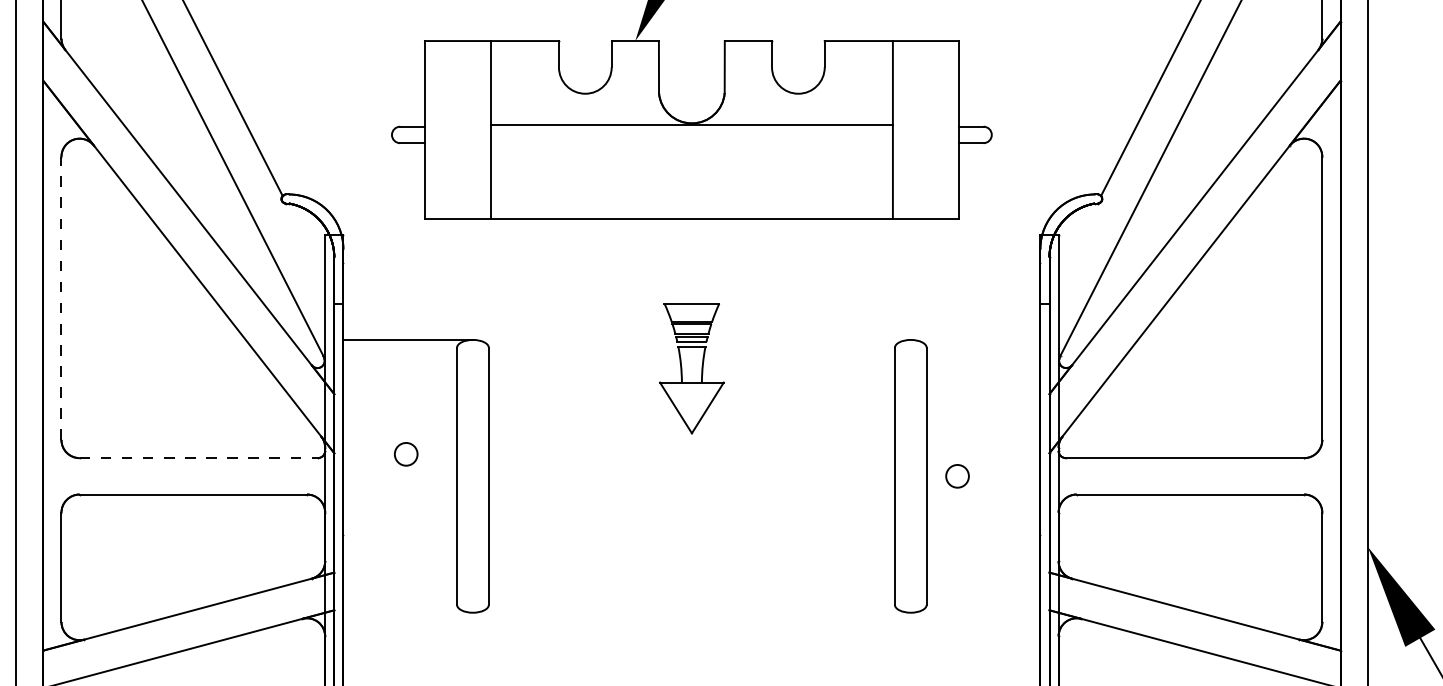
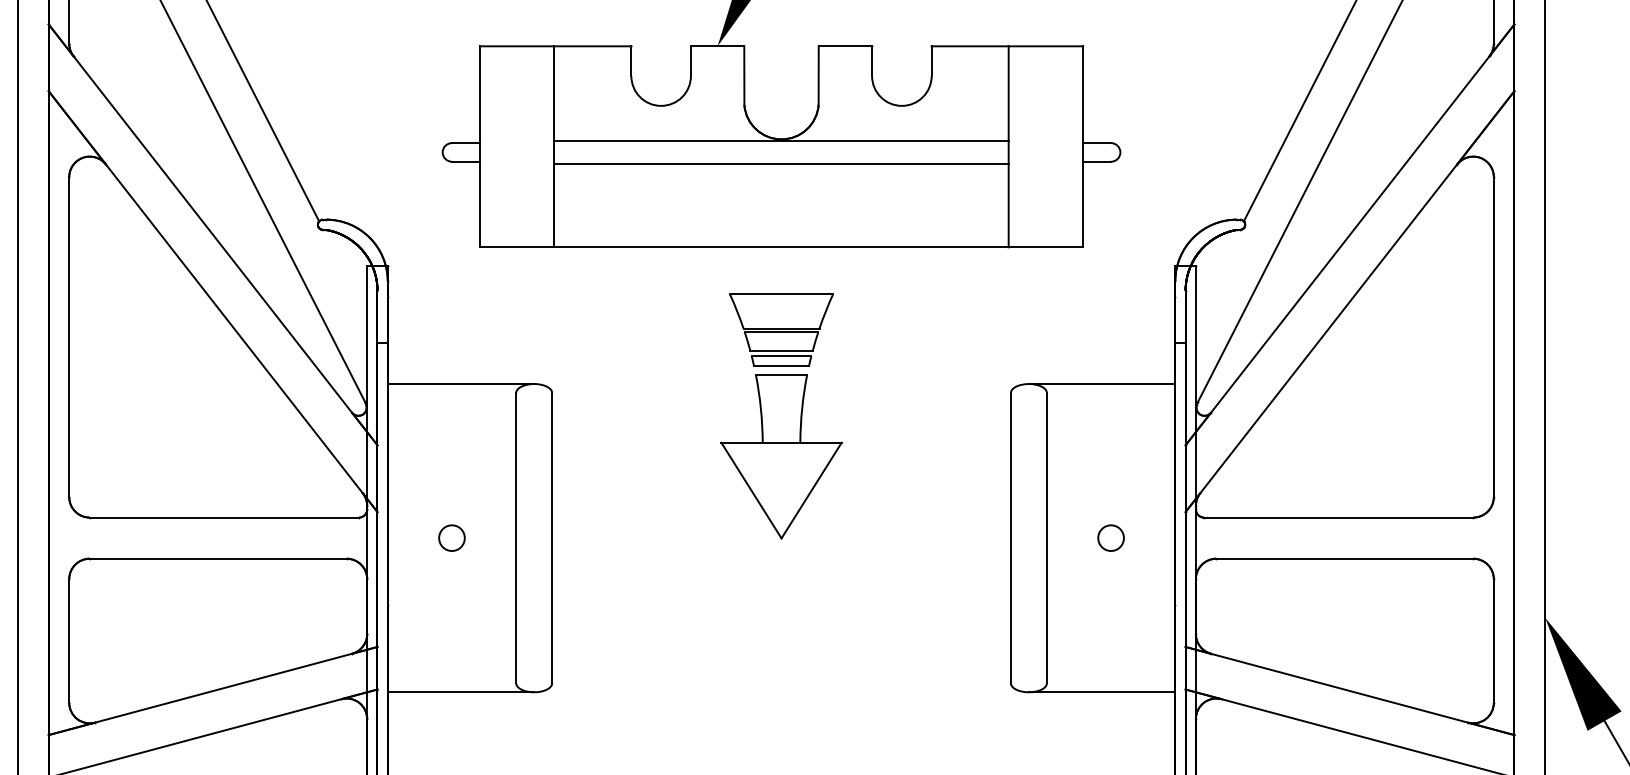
line: (691, 144) -> (781, 163), added
line: (61, 298) -> (69, 337), dashed -> solid
line: (975, 339) -> (1101, 383), added
part: (691, 368) -> (781, 416), size x1.67
circle: (406, 454) -> (452, 538), moved
line: (199, 458) -> (225, 518), dashed -> solid
circle: (957, 476) -> (1111, 538), moved
line: (407, 612) -> (460, 692), added
line: (975, 612) -> (1101, 692), added

